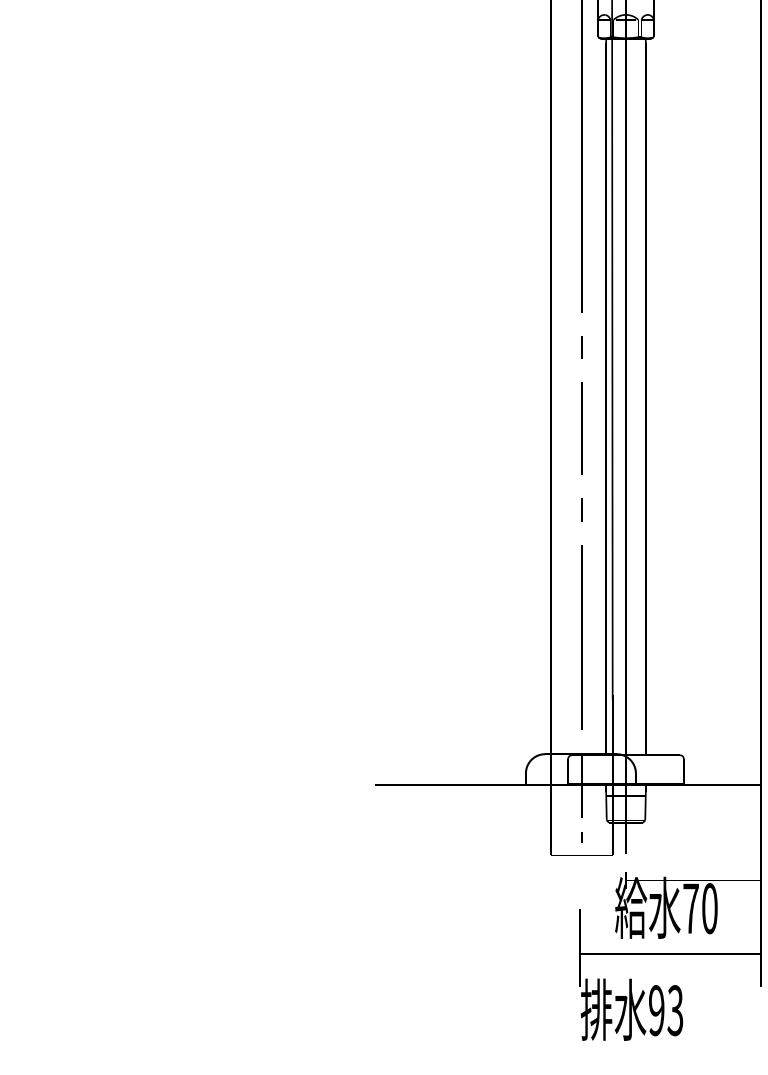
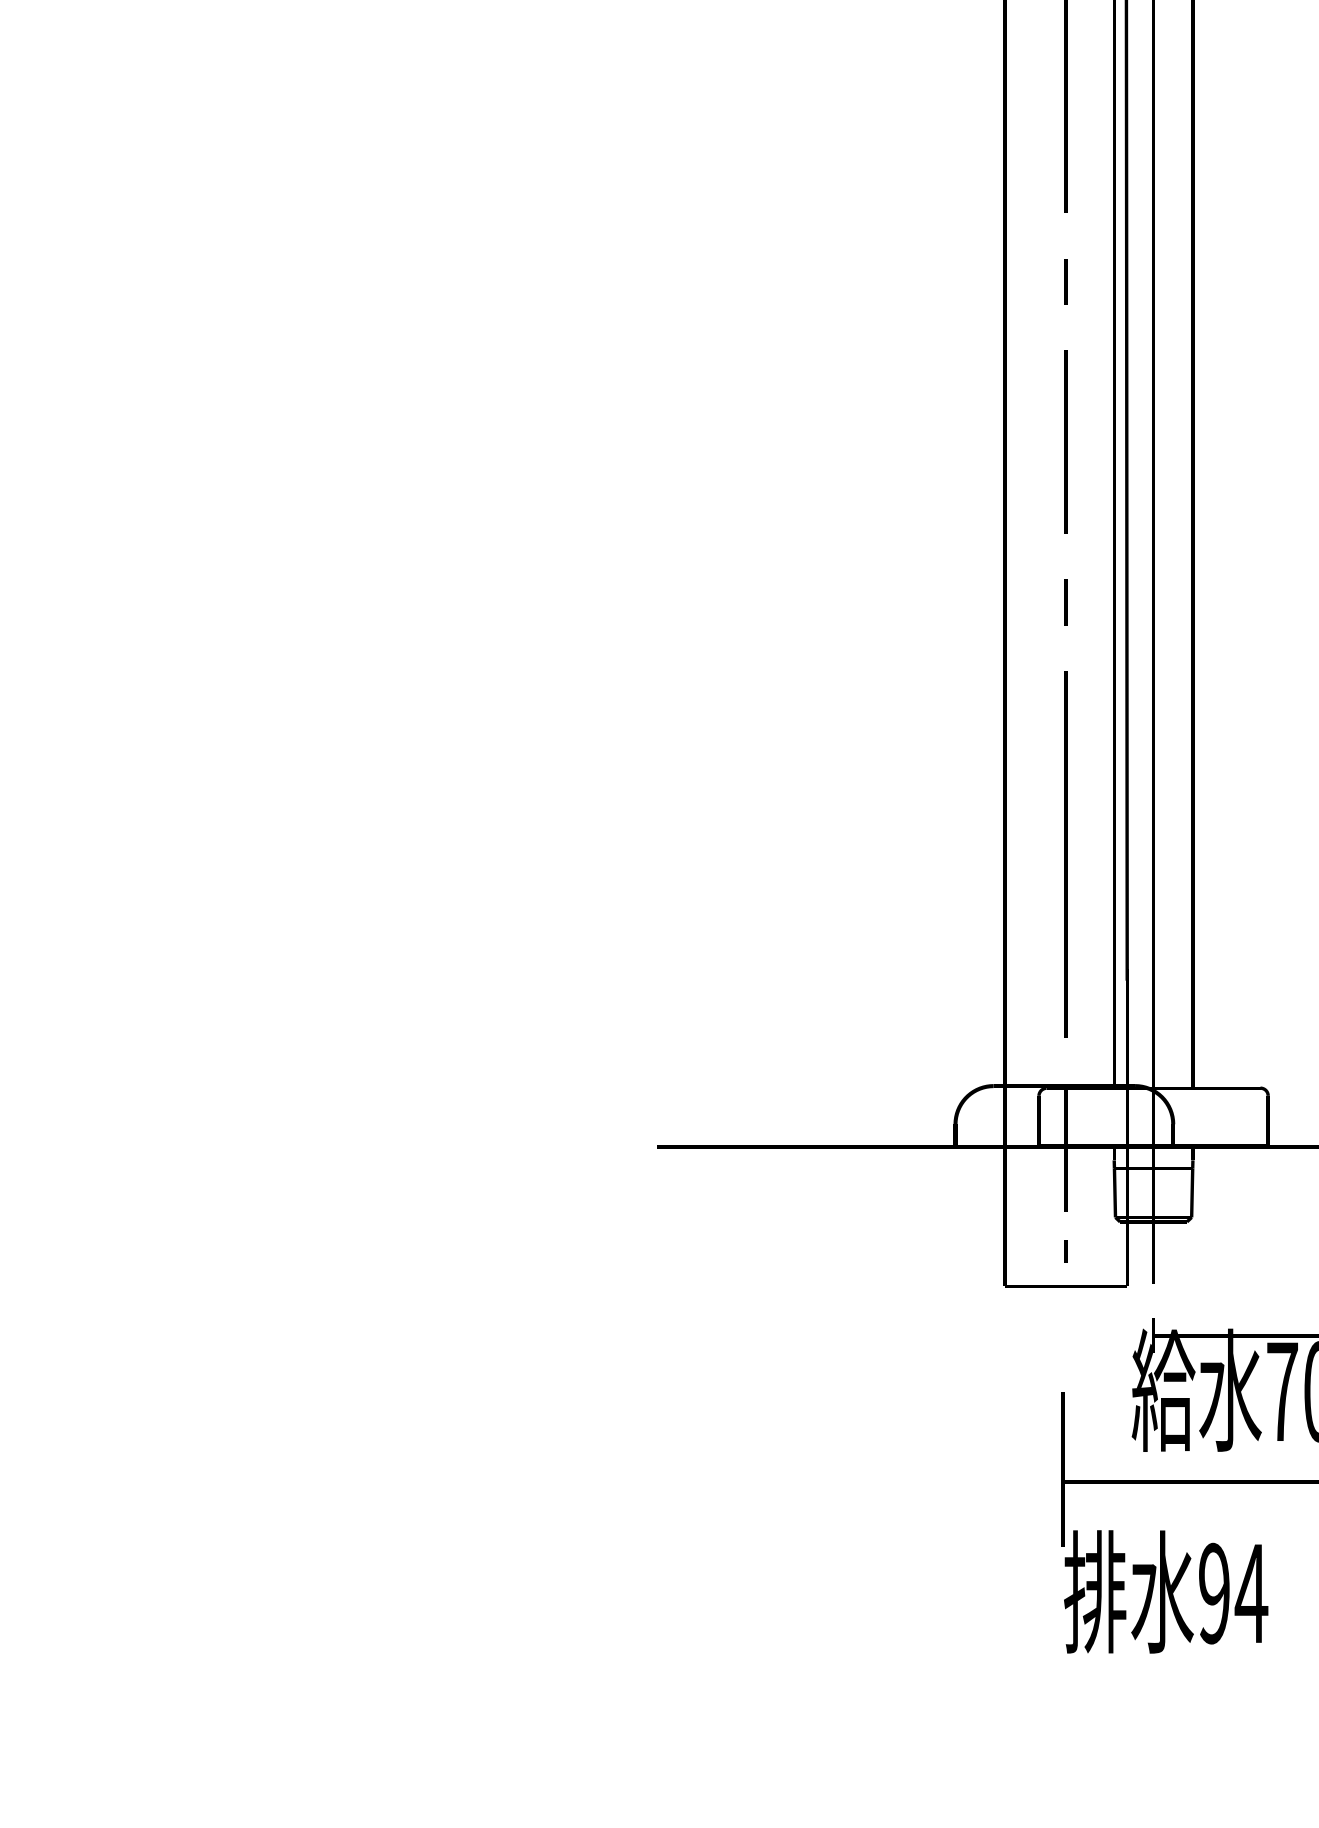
text: (675, 1010) -> (1251, 1593), 93 -> 94

